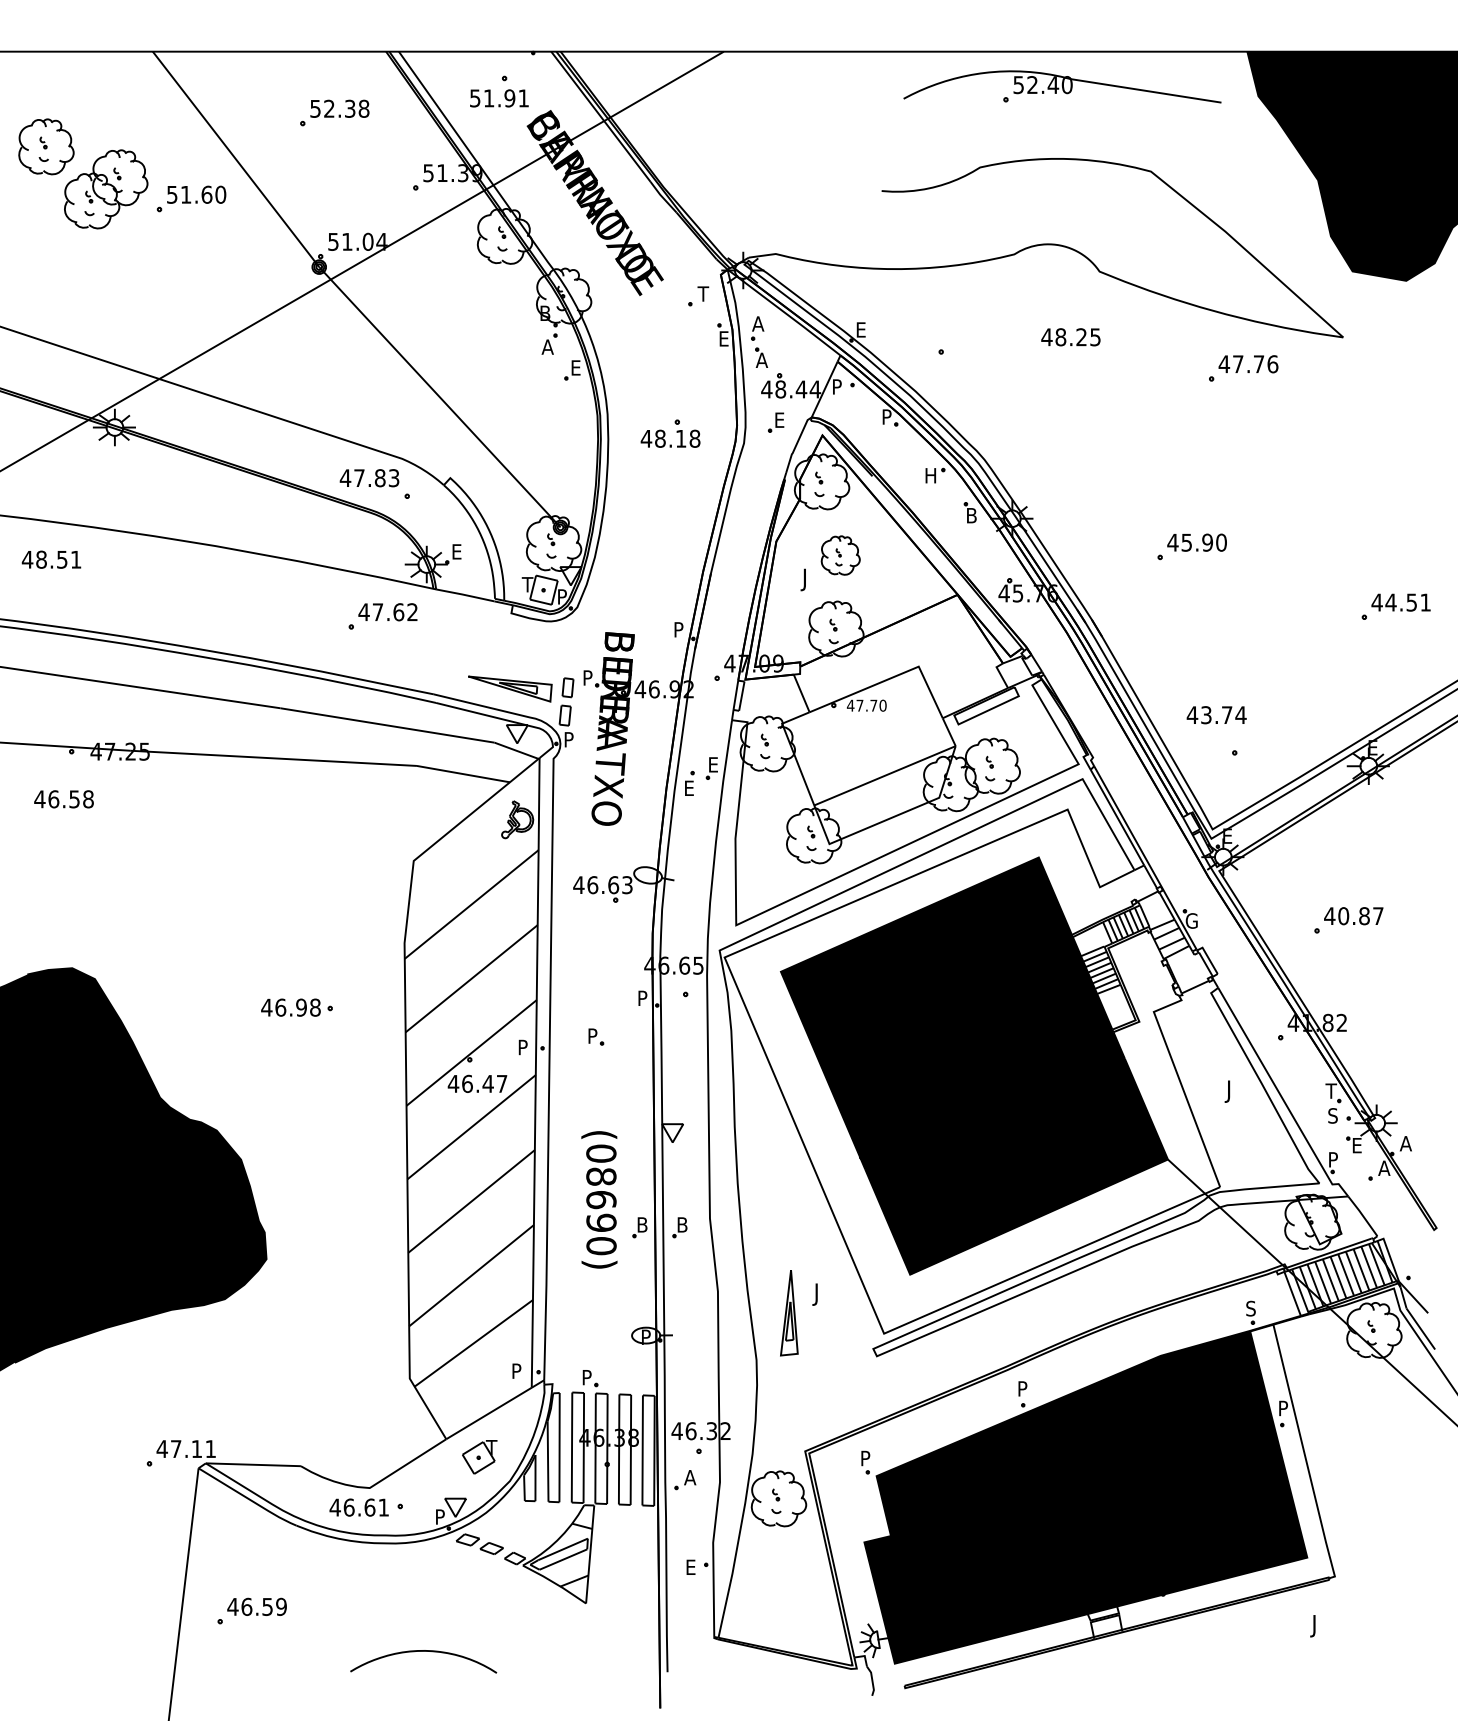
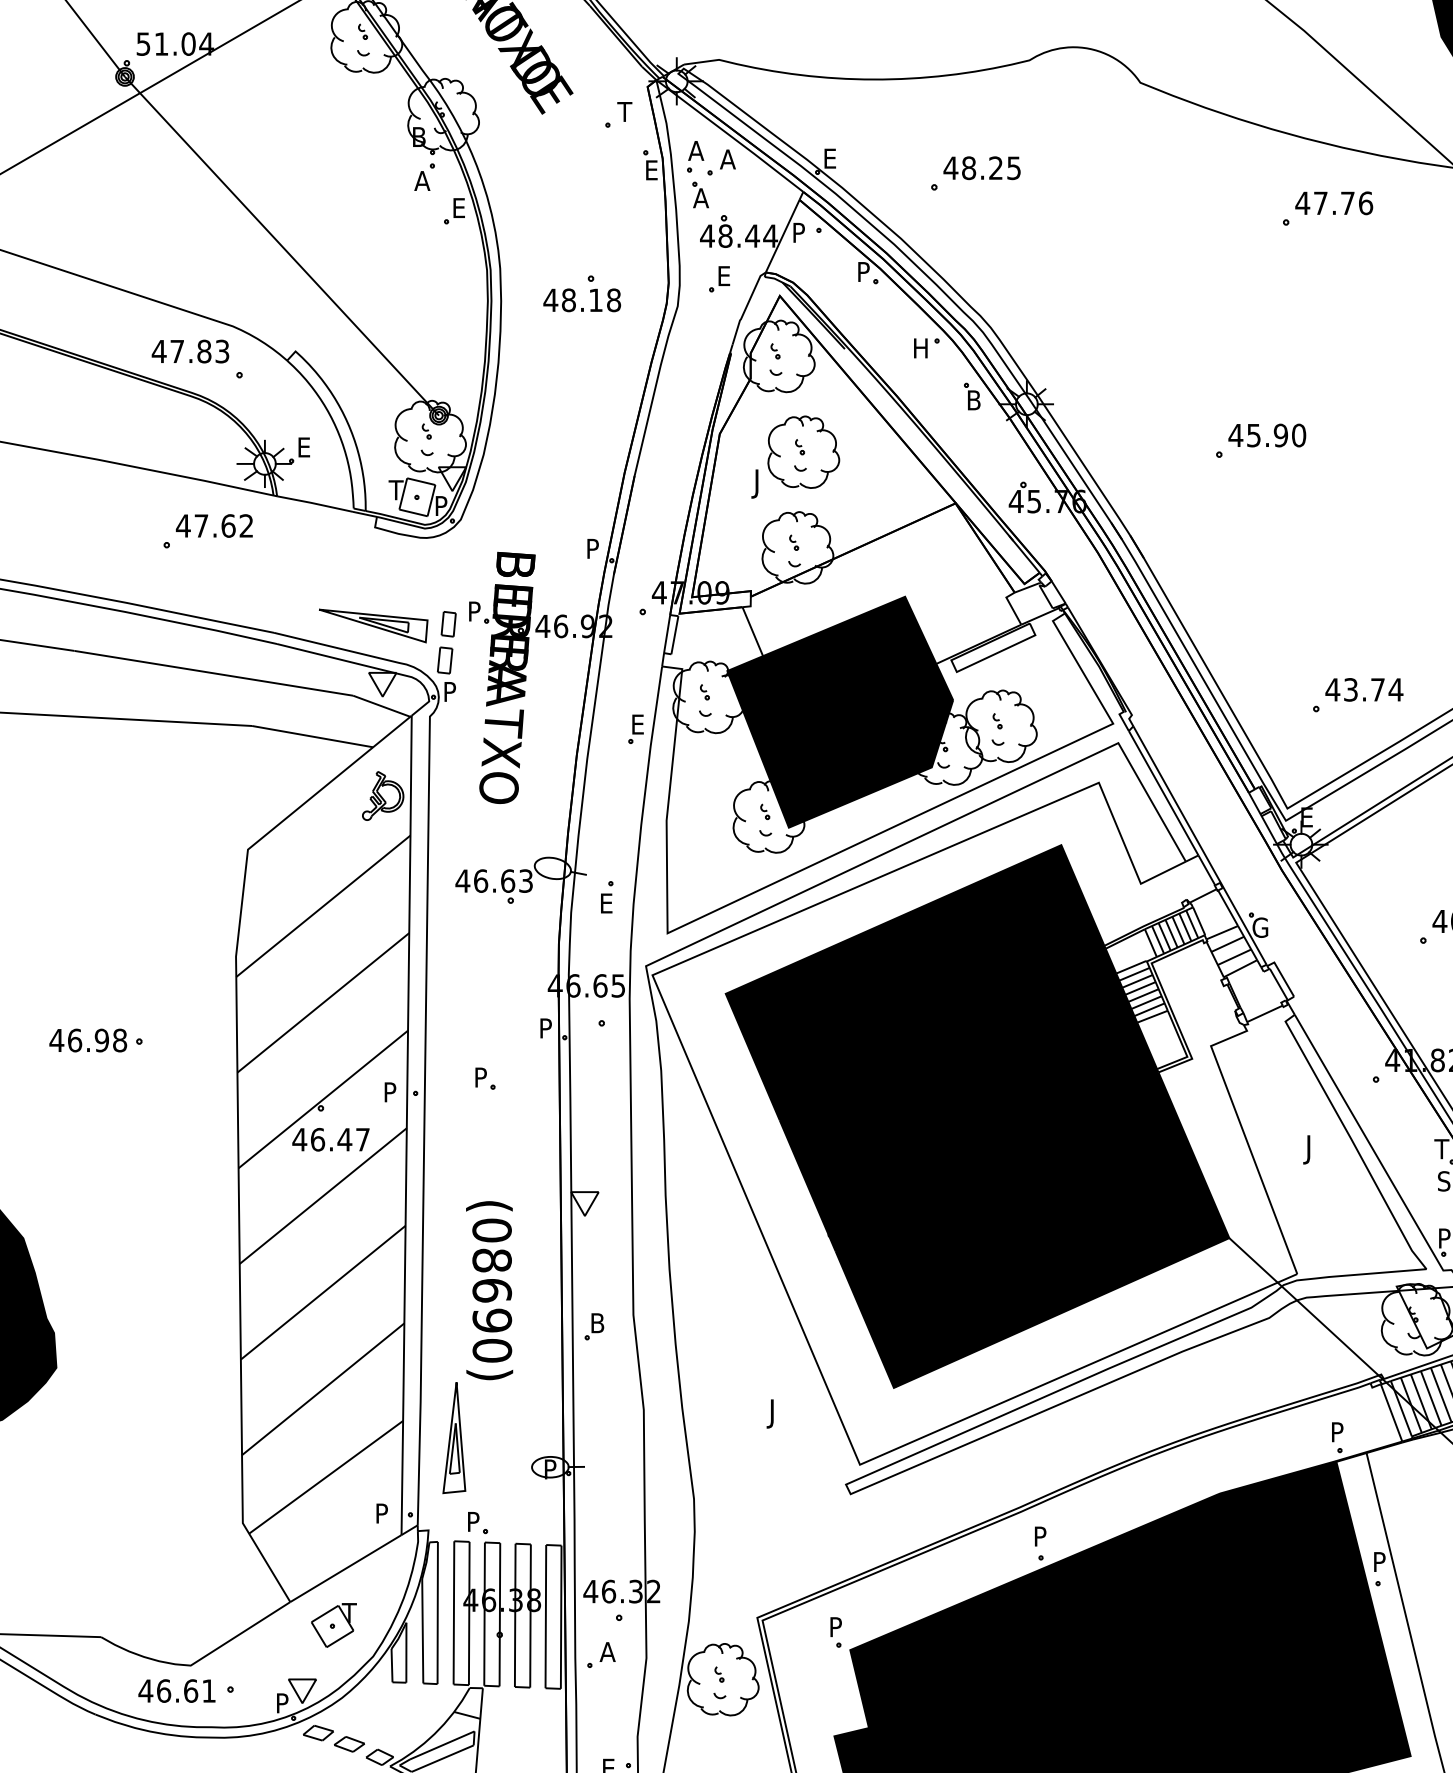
part: (777, 332) -> (721, 161), added
text: (1070, 337) -> (981, 168), moved
part: (840, 555) -> (803, 452), size x1.43
text: (1216, 715) -> (1364, 690), moved
fill: (868, 755) -> (839, 712), added
part: (689, 783) -> (606, 897), moved
part: (639, 1227) -> (541, 1326), removed
text: (1250, 1308) -> (1336, 1431), S -> P
part: (789, 1313) -> (454, 1438), moved

